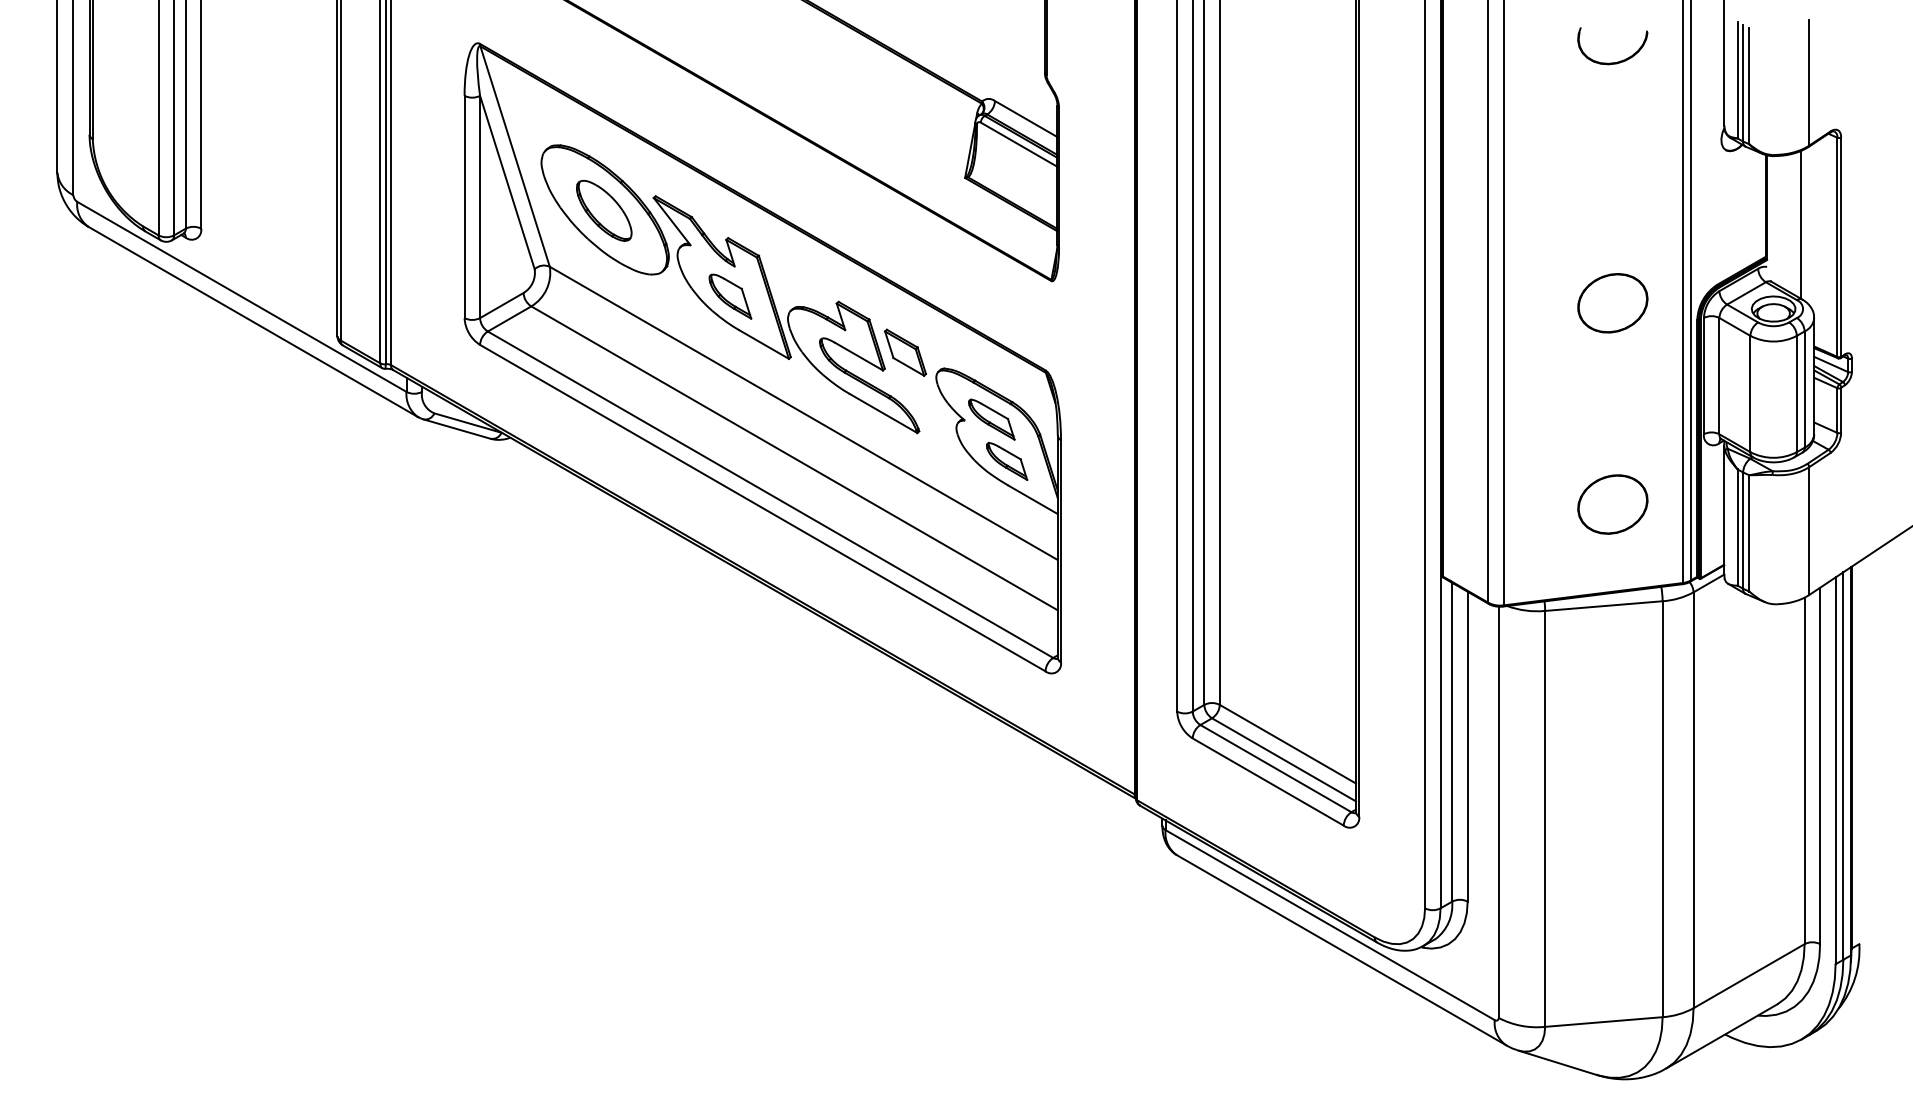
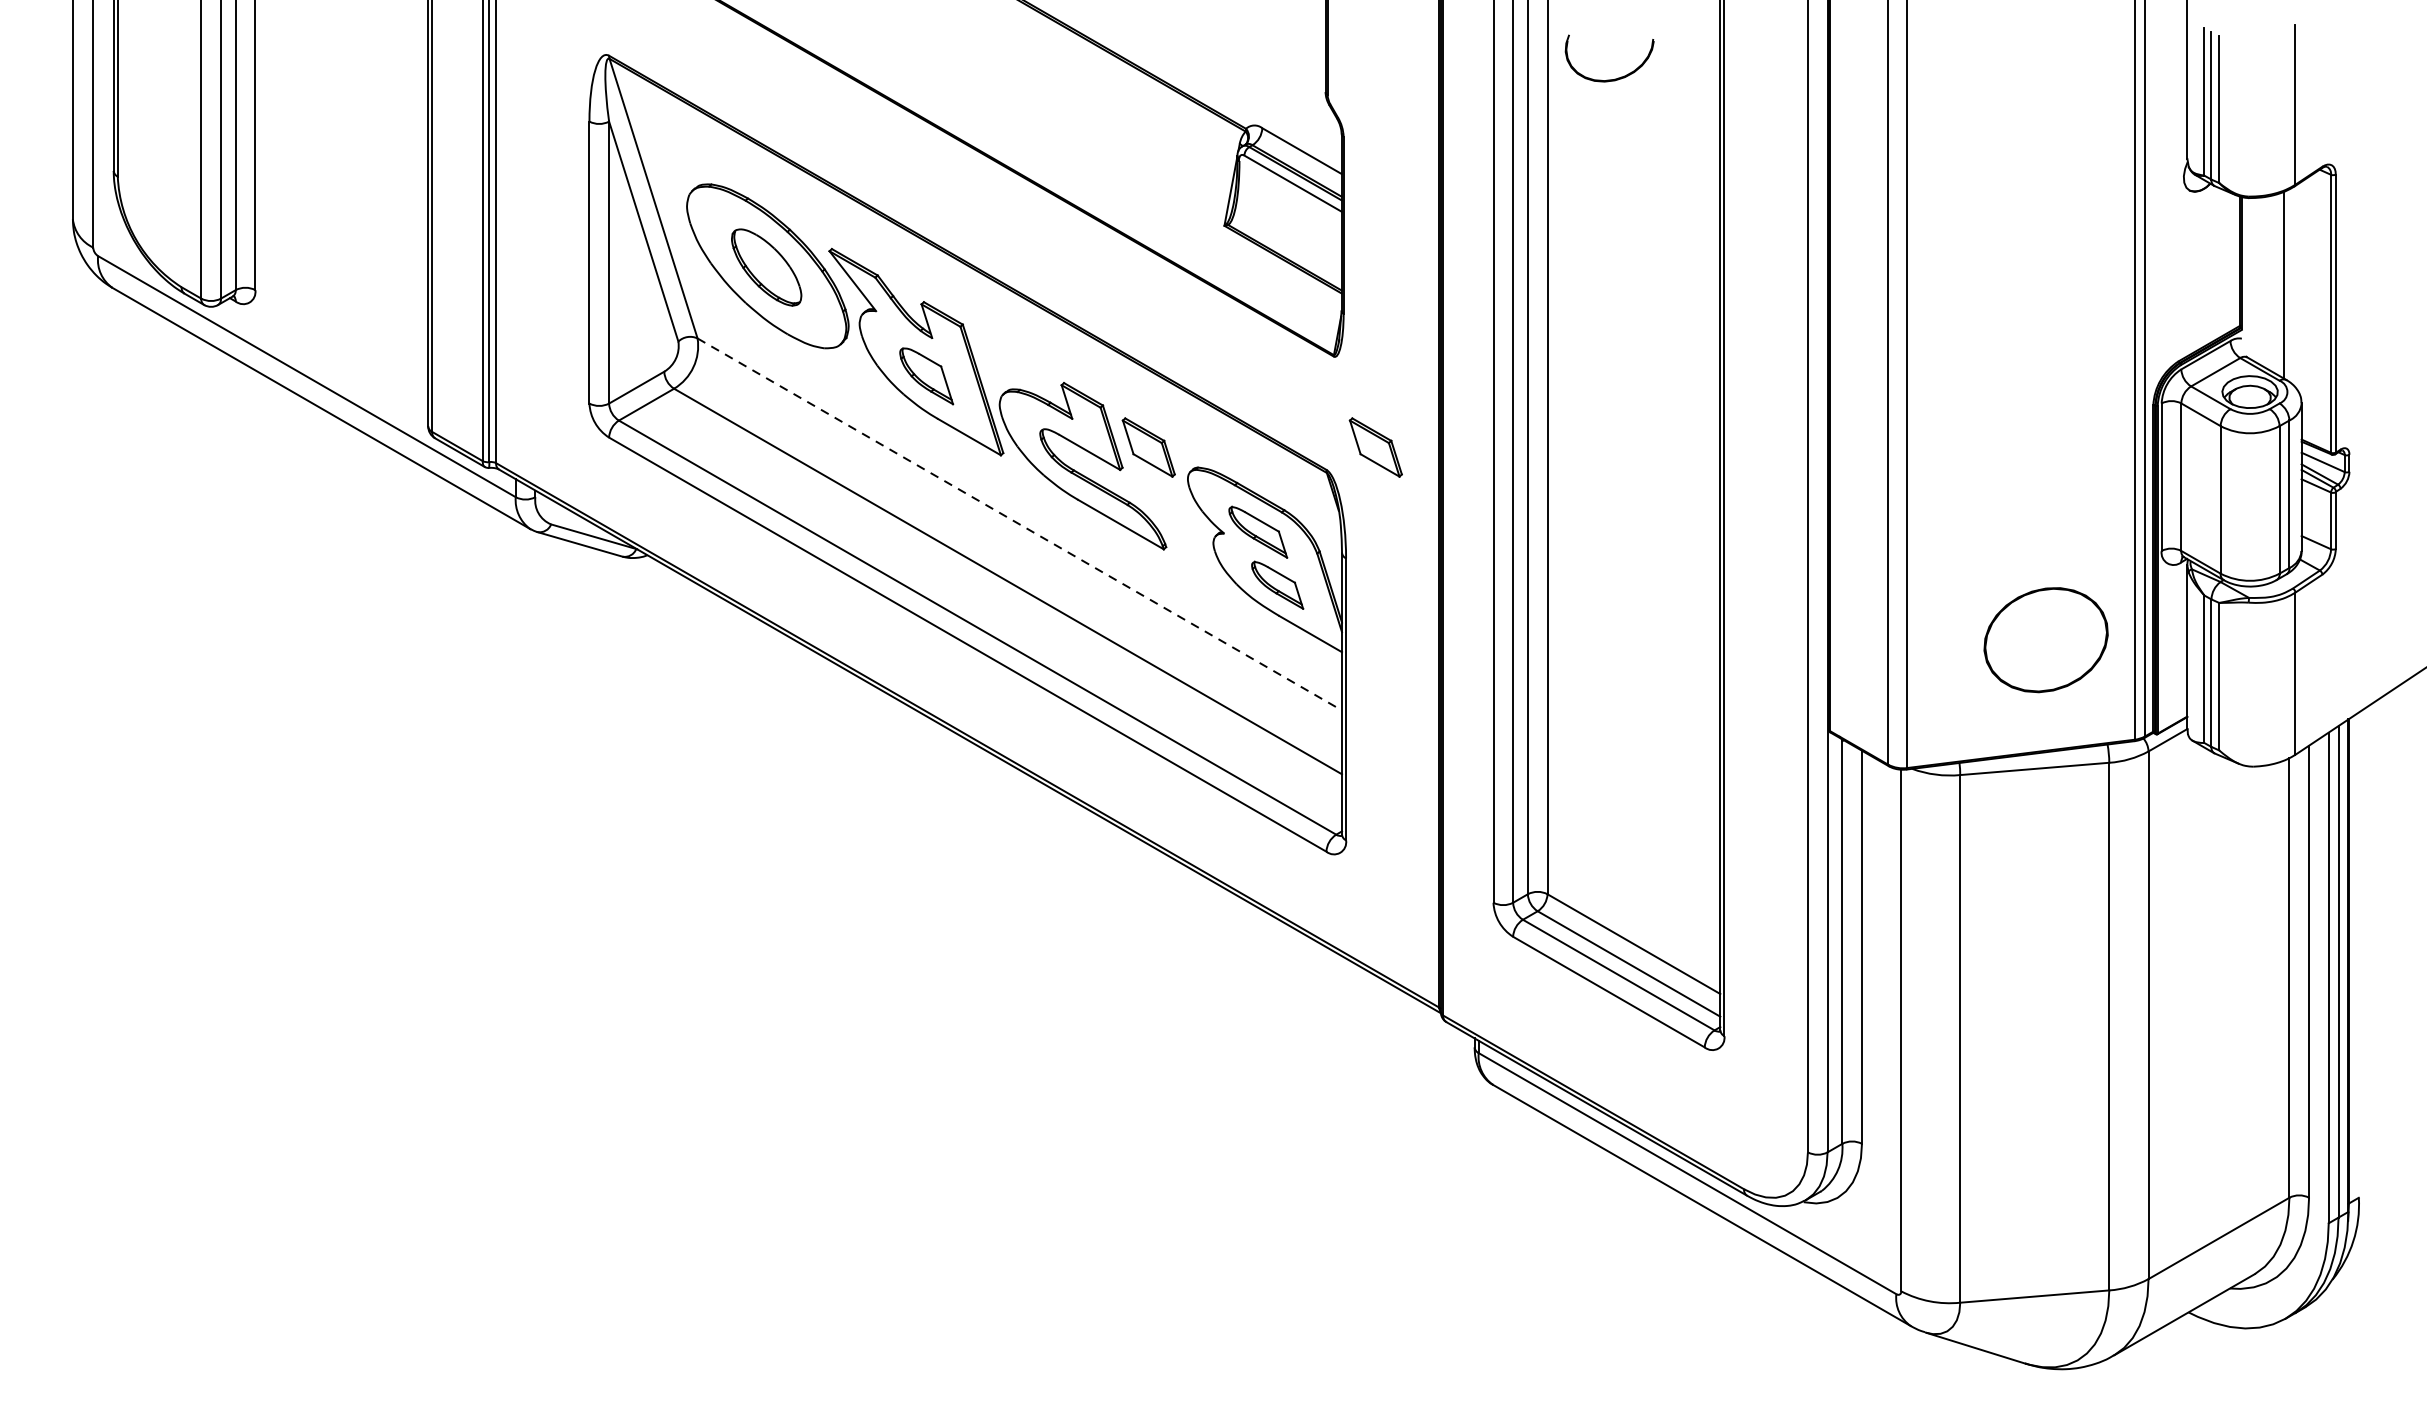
part: (1617, 61) -> (1615, 78), moved
part: (1612, 303) -> (2045, 385), removed
part: (1084, 352) -> (1375, 447), added
line: (804, 413) -> (1020, 524), solid -> dashed
part: (1612, 504) -> (2045, 640), size x1.4

